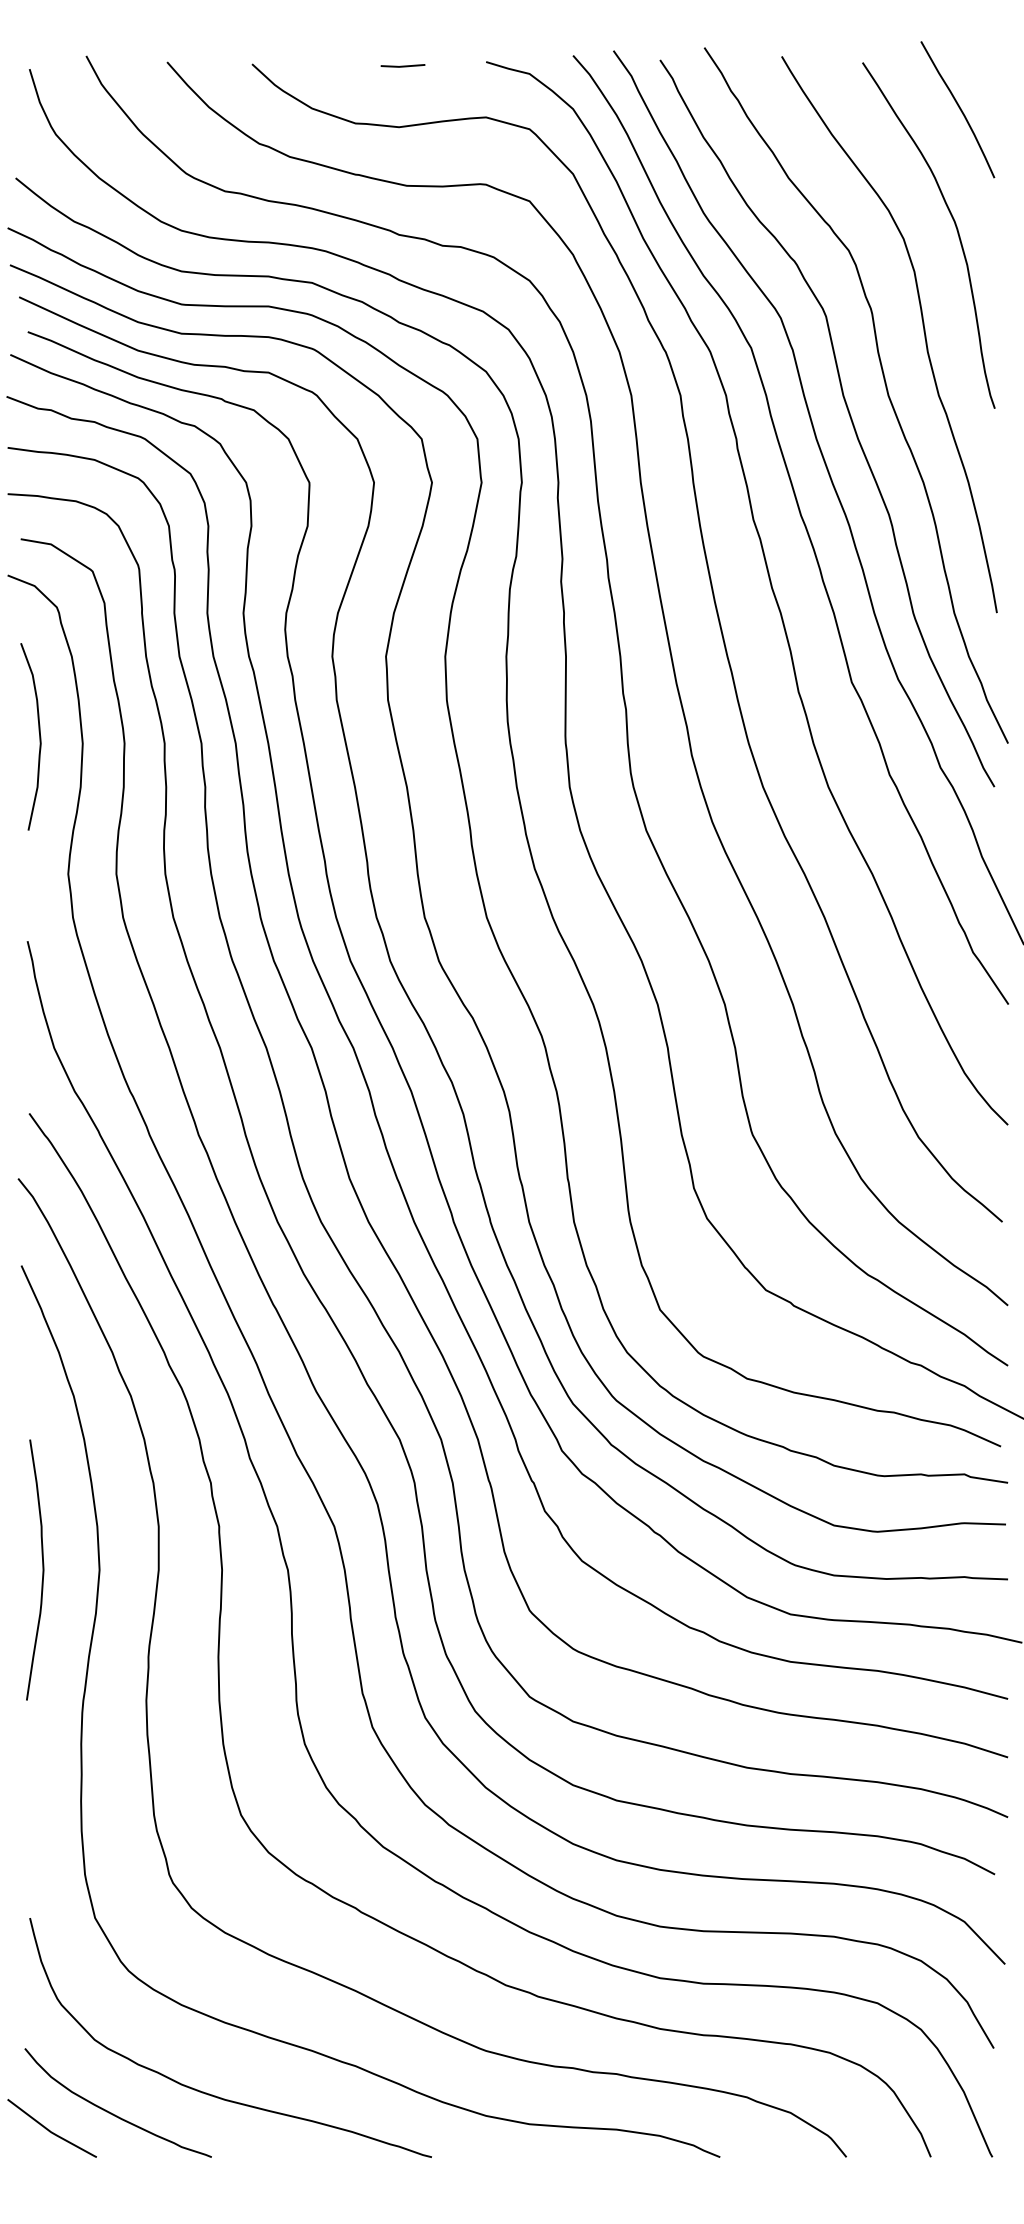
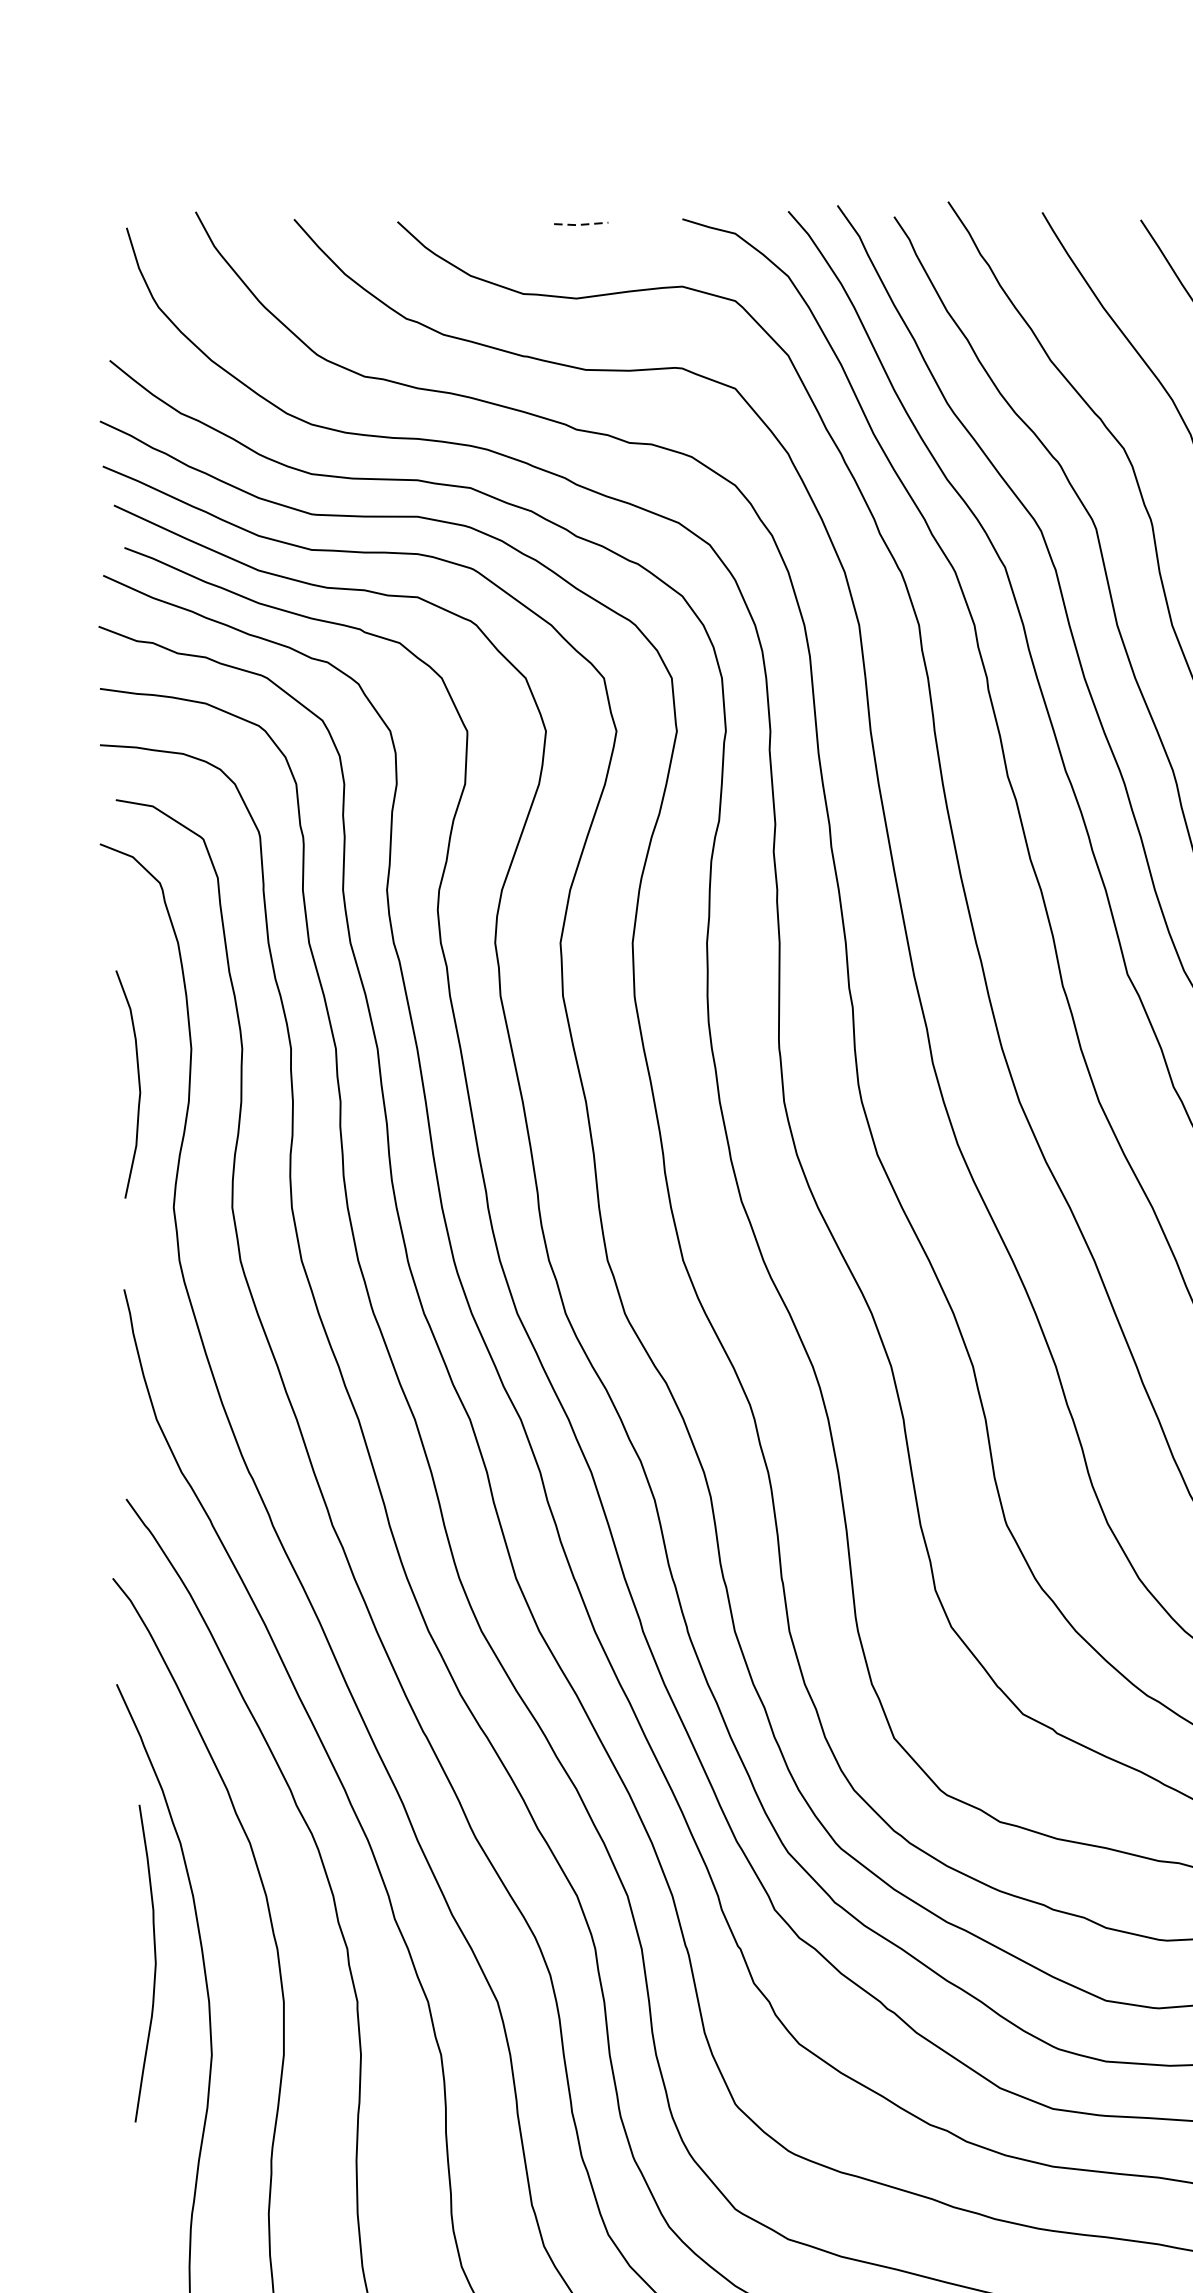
line: (403, 66) -> (581, 224), solid -> dashed
curve: (39, 736) -> (138, 1084), moved
curve: (42, 1569) -> (154, 1962), moved

